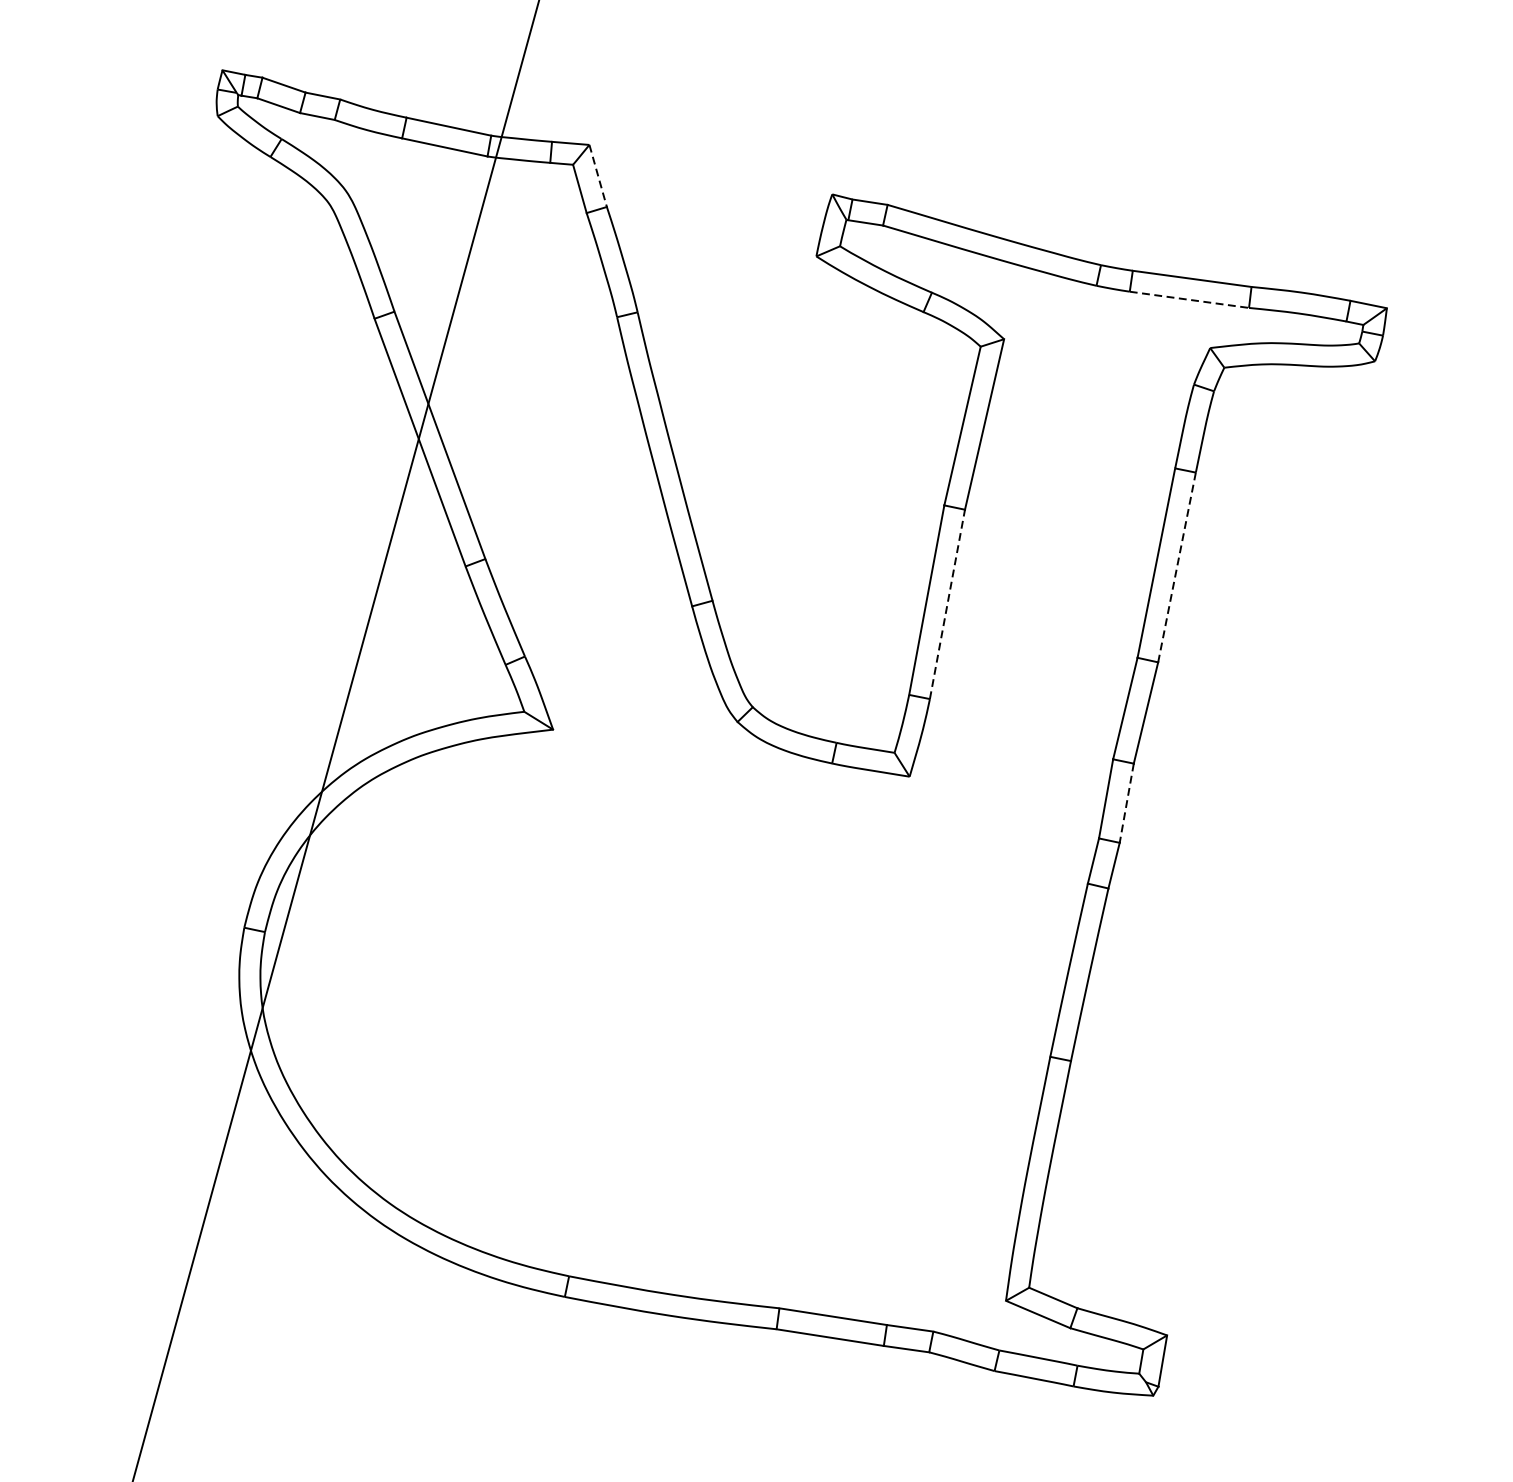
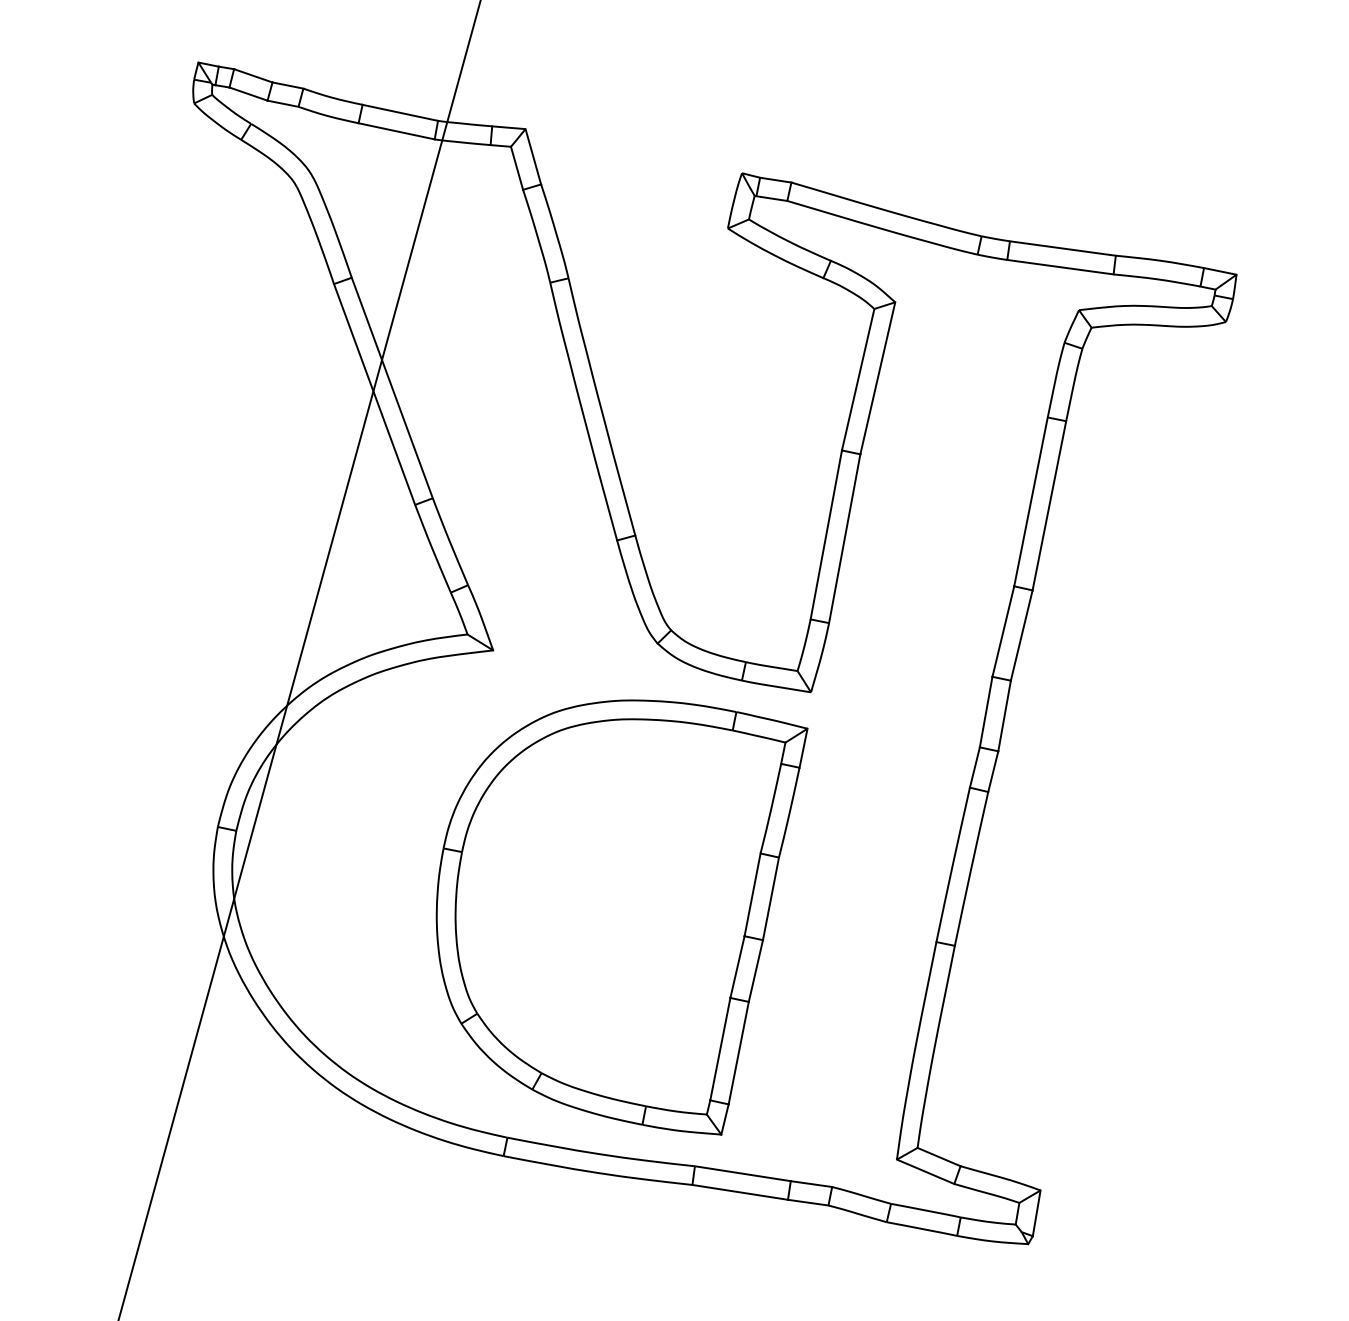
line: (598, 175) -> (533, 156), dashed -> solid
line: (1189, 300) -> (1060, 267), dashed -> solid
line: (1177, 568) -> (1049, 506), dashed -> solid
line: (947, 604) -> (844, 538), dashed -> solid
line: (1126, 802) -> (1004, 715), dashed -> solid
part: (697, 1029) -> (621, 917), added

